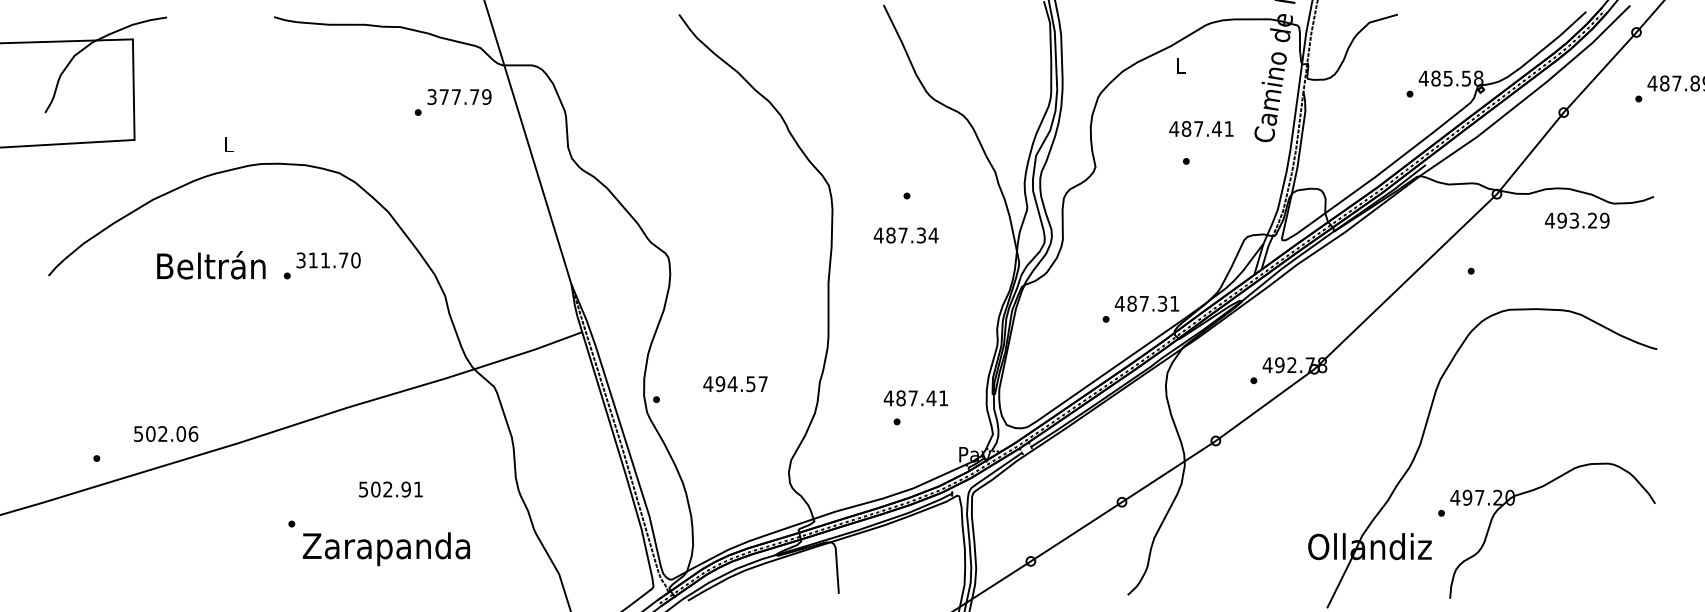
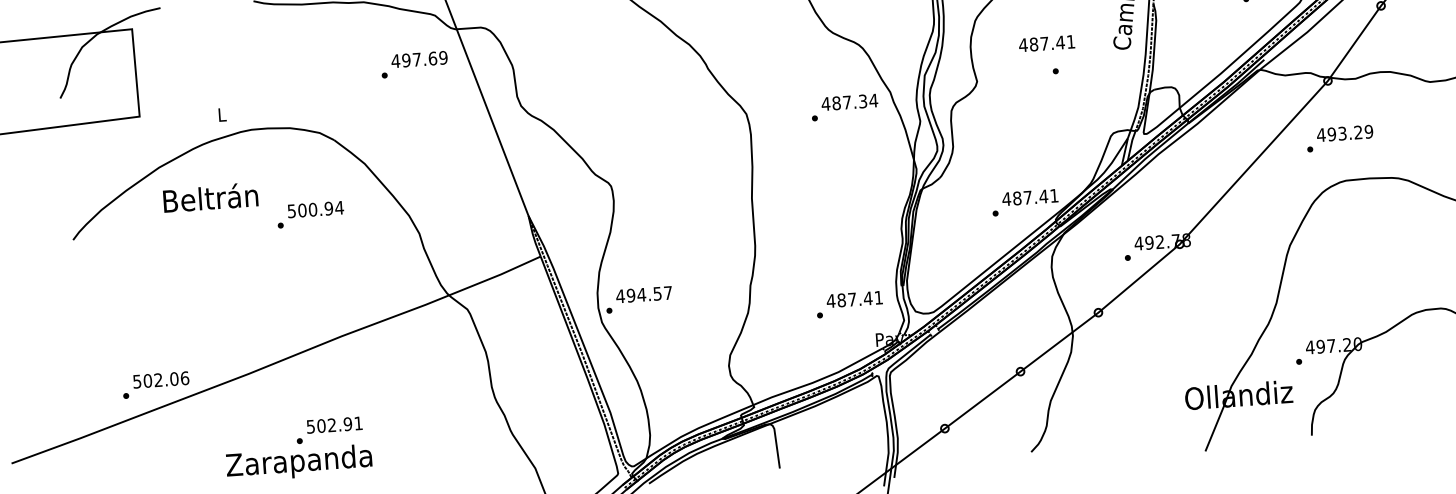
text: (453, 97) -> (414, 60), 377.79 -> 497.69
text: (1201, 128) -> (1046, 43), moved
text: (1577, 220) -> (1345, 133), moved
text: (905, 235) -> (849, 102), moved
text: (328, 260) -> (315, 209), 311.70 -> 500.94
text: (211, 265) -> (210, 197), moved
text: (1162, 303) -> (1043, 196), 487.31 -> 487.41
text: (735, 384) -> (644, 295), moved
text: (915, 398) -> (854, 299), moved
text: (166, 433) -> (161, 379), moved
text: (390, 489) -> (334, 425), moved
text: (385, 549) -> (298, 463), moved

